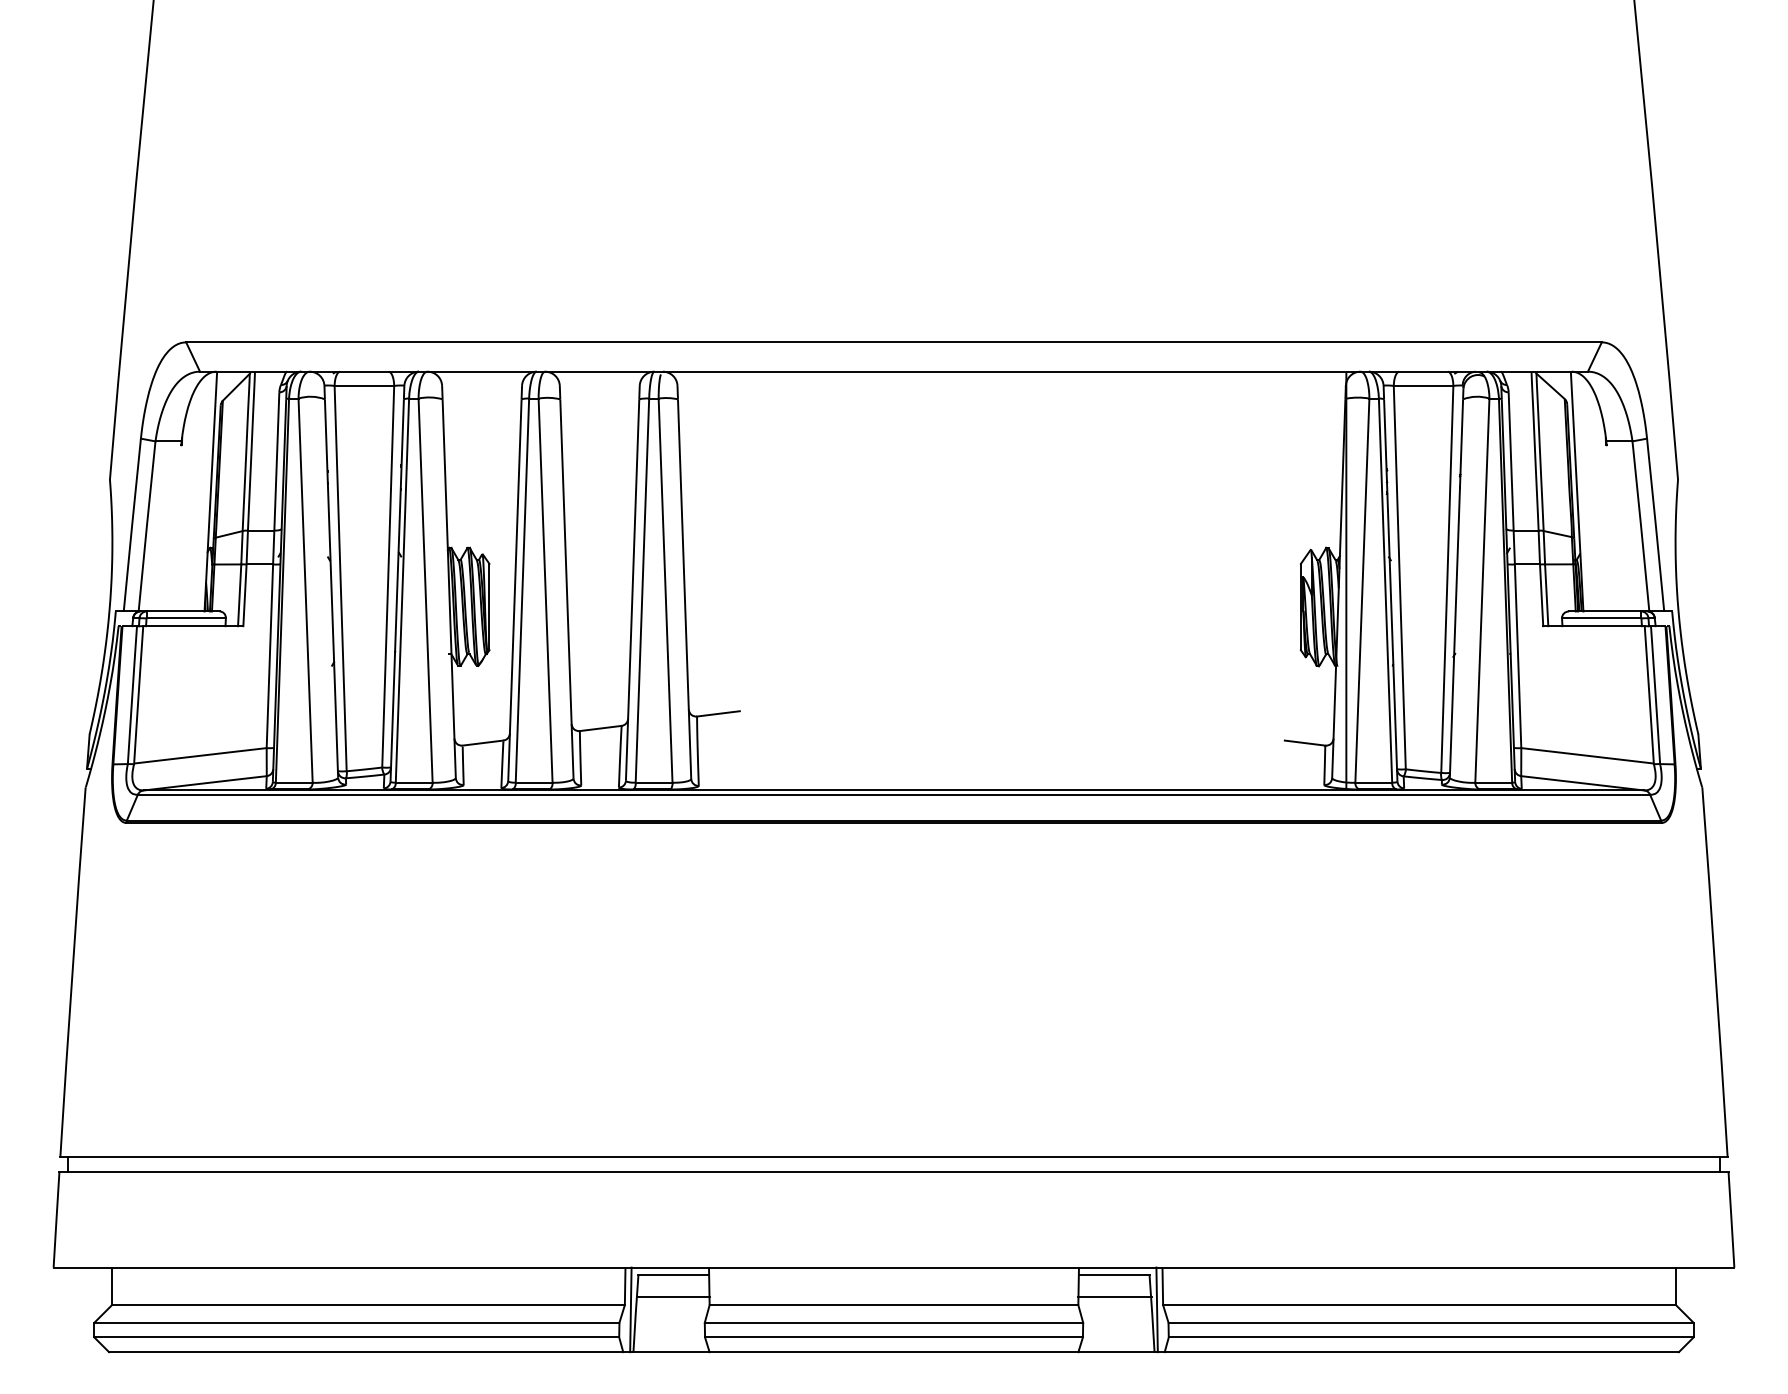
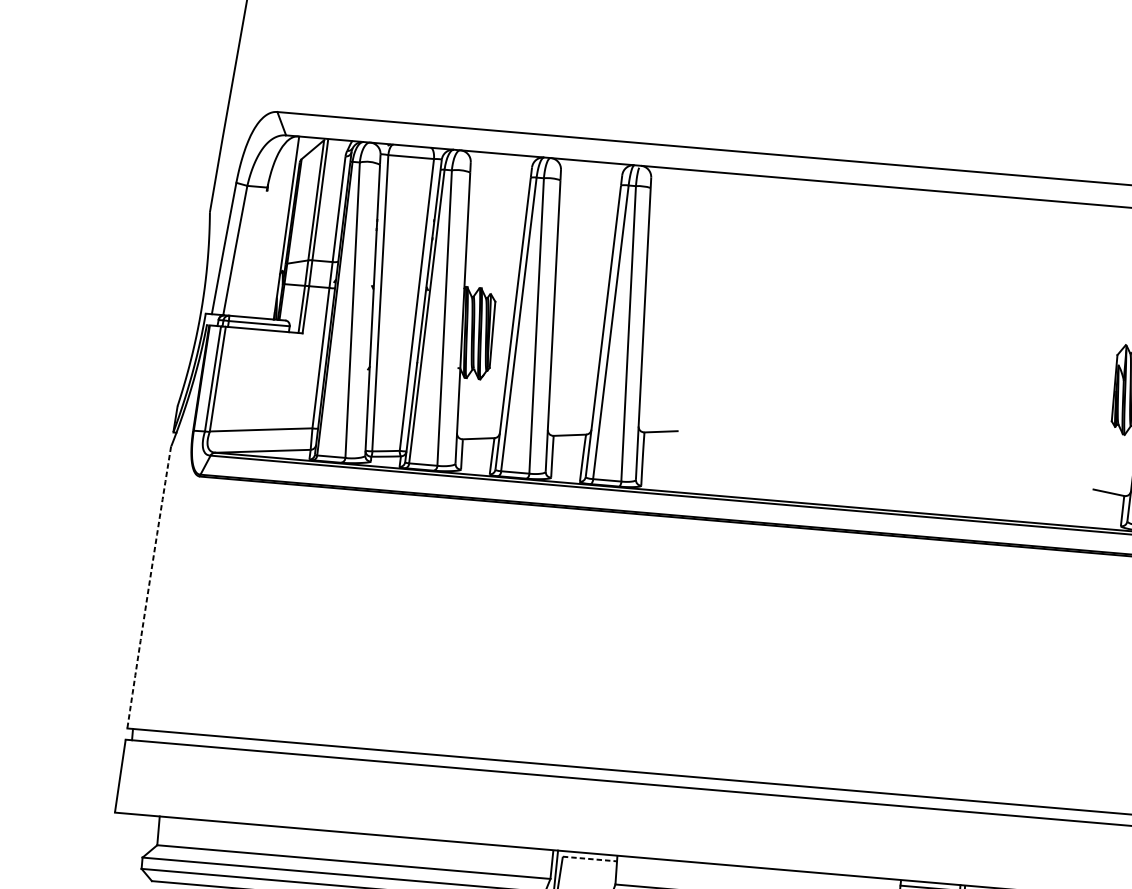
arc: (72, 972) -> (148, 587), solid -> dashed
line: (674, 1274) -> (590, 858), solid -> dashed
line: (672, 1297) -> (587, 876), removed

